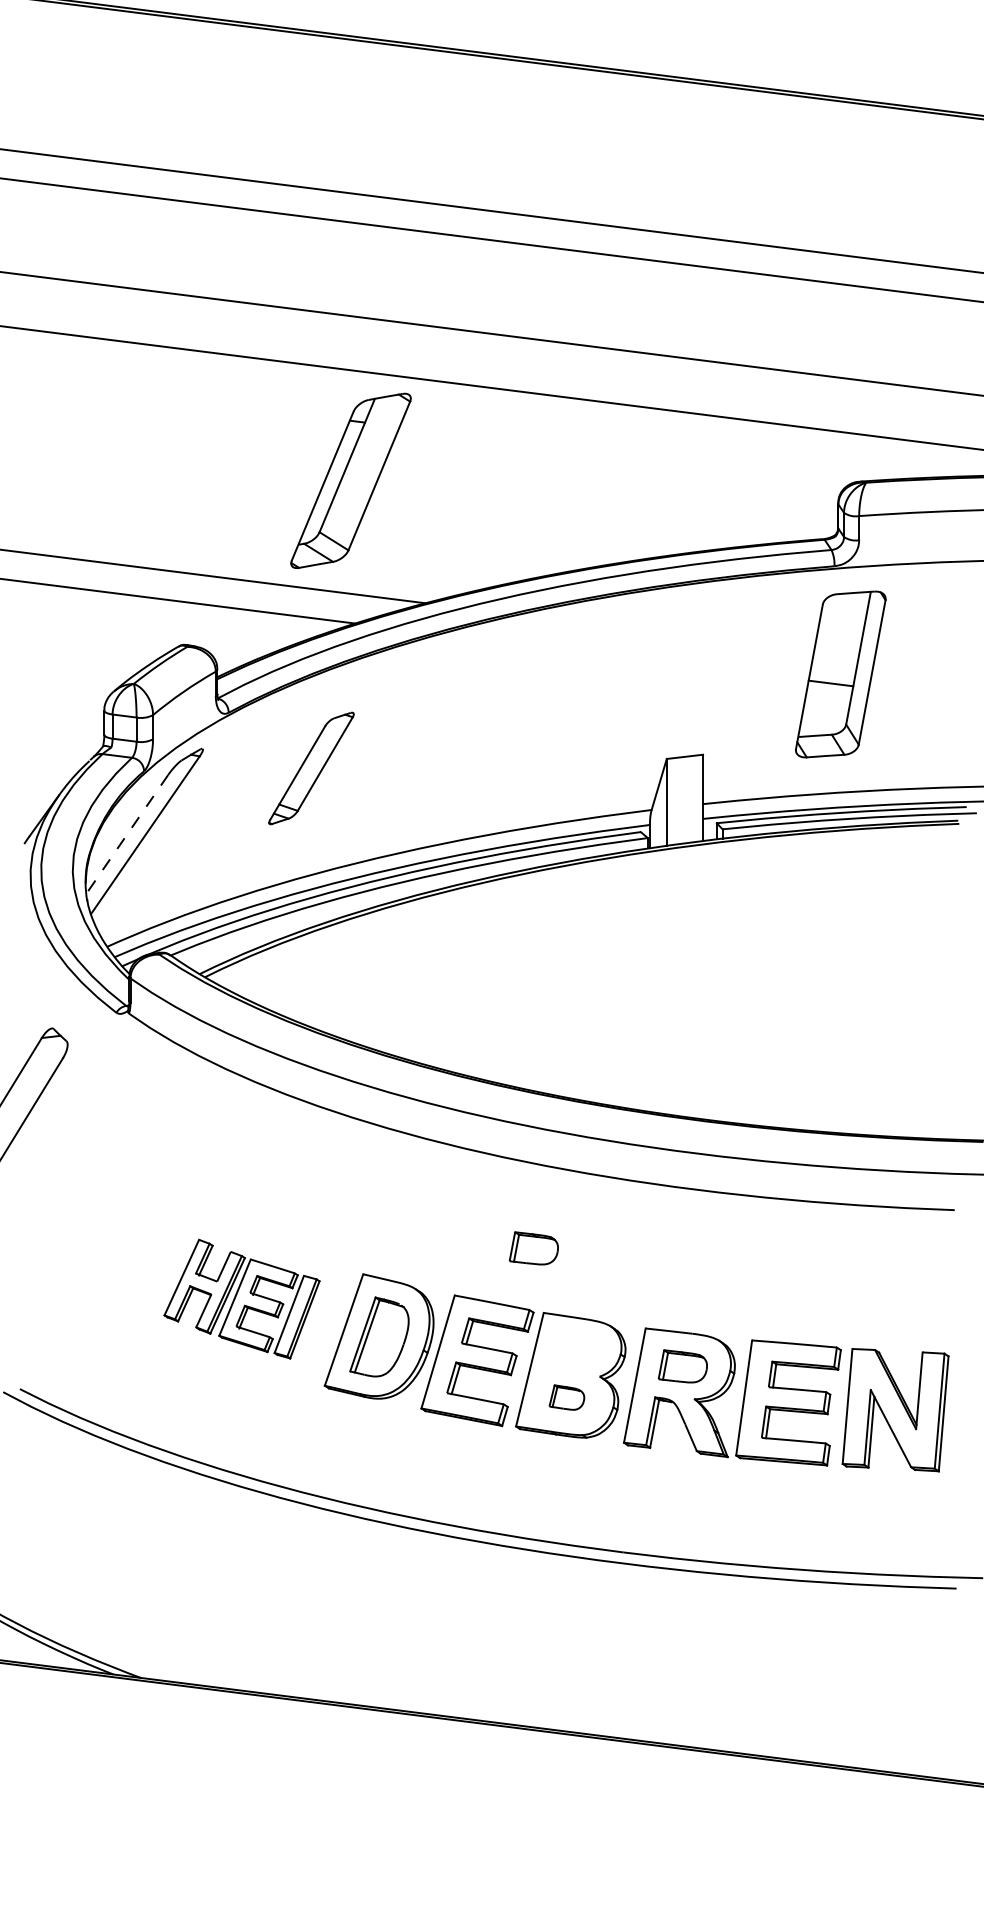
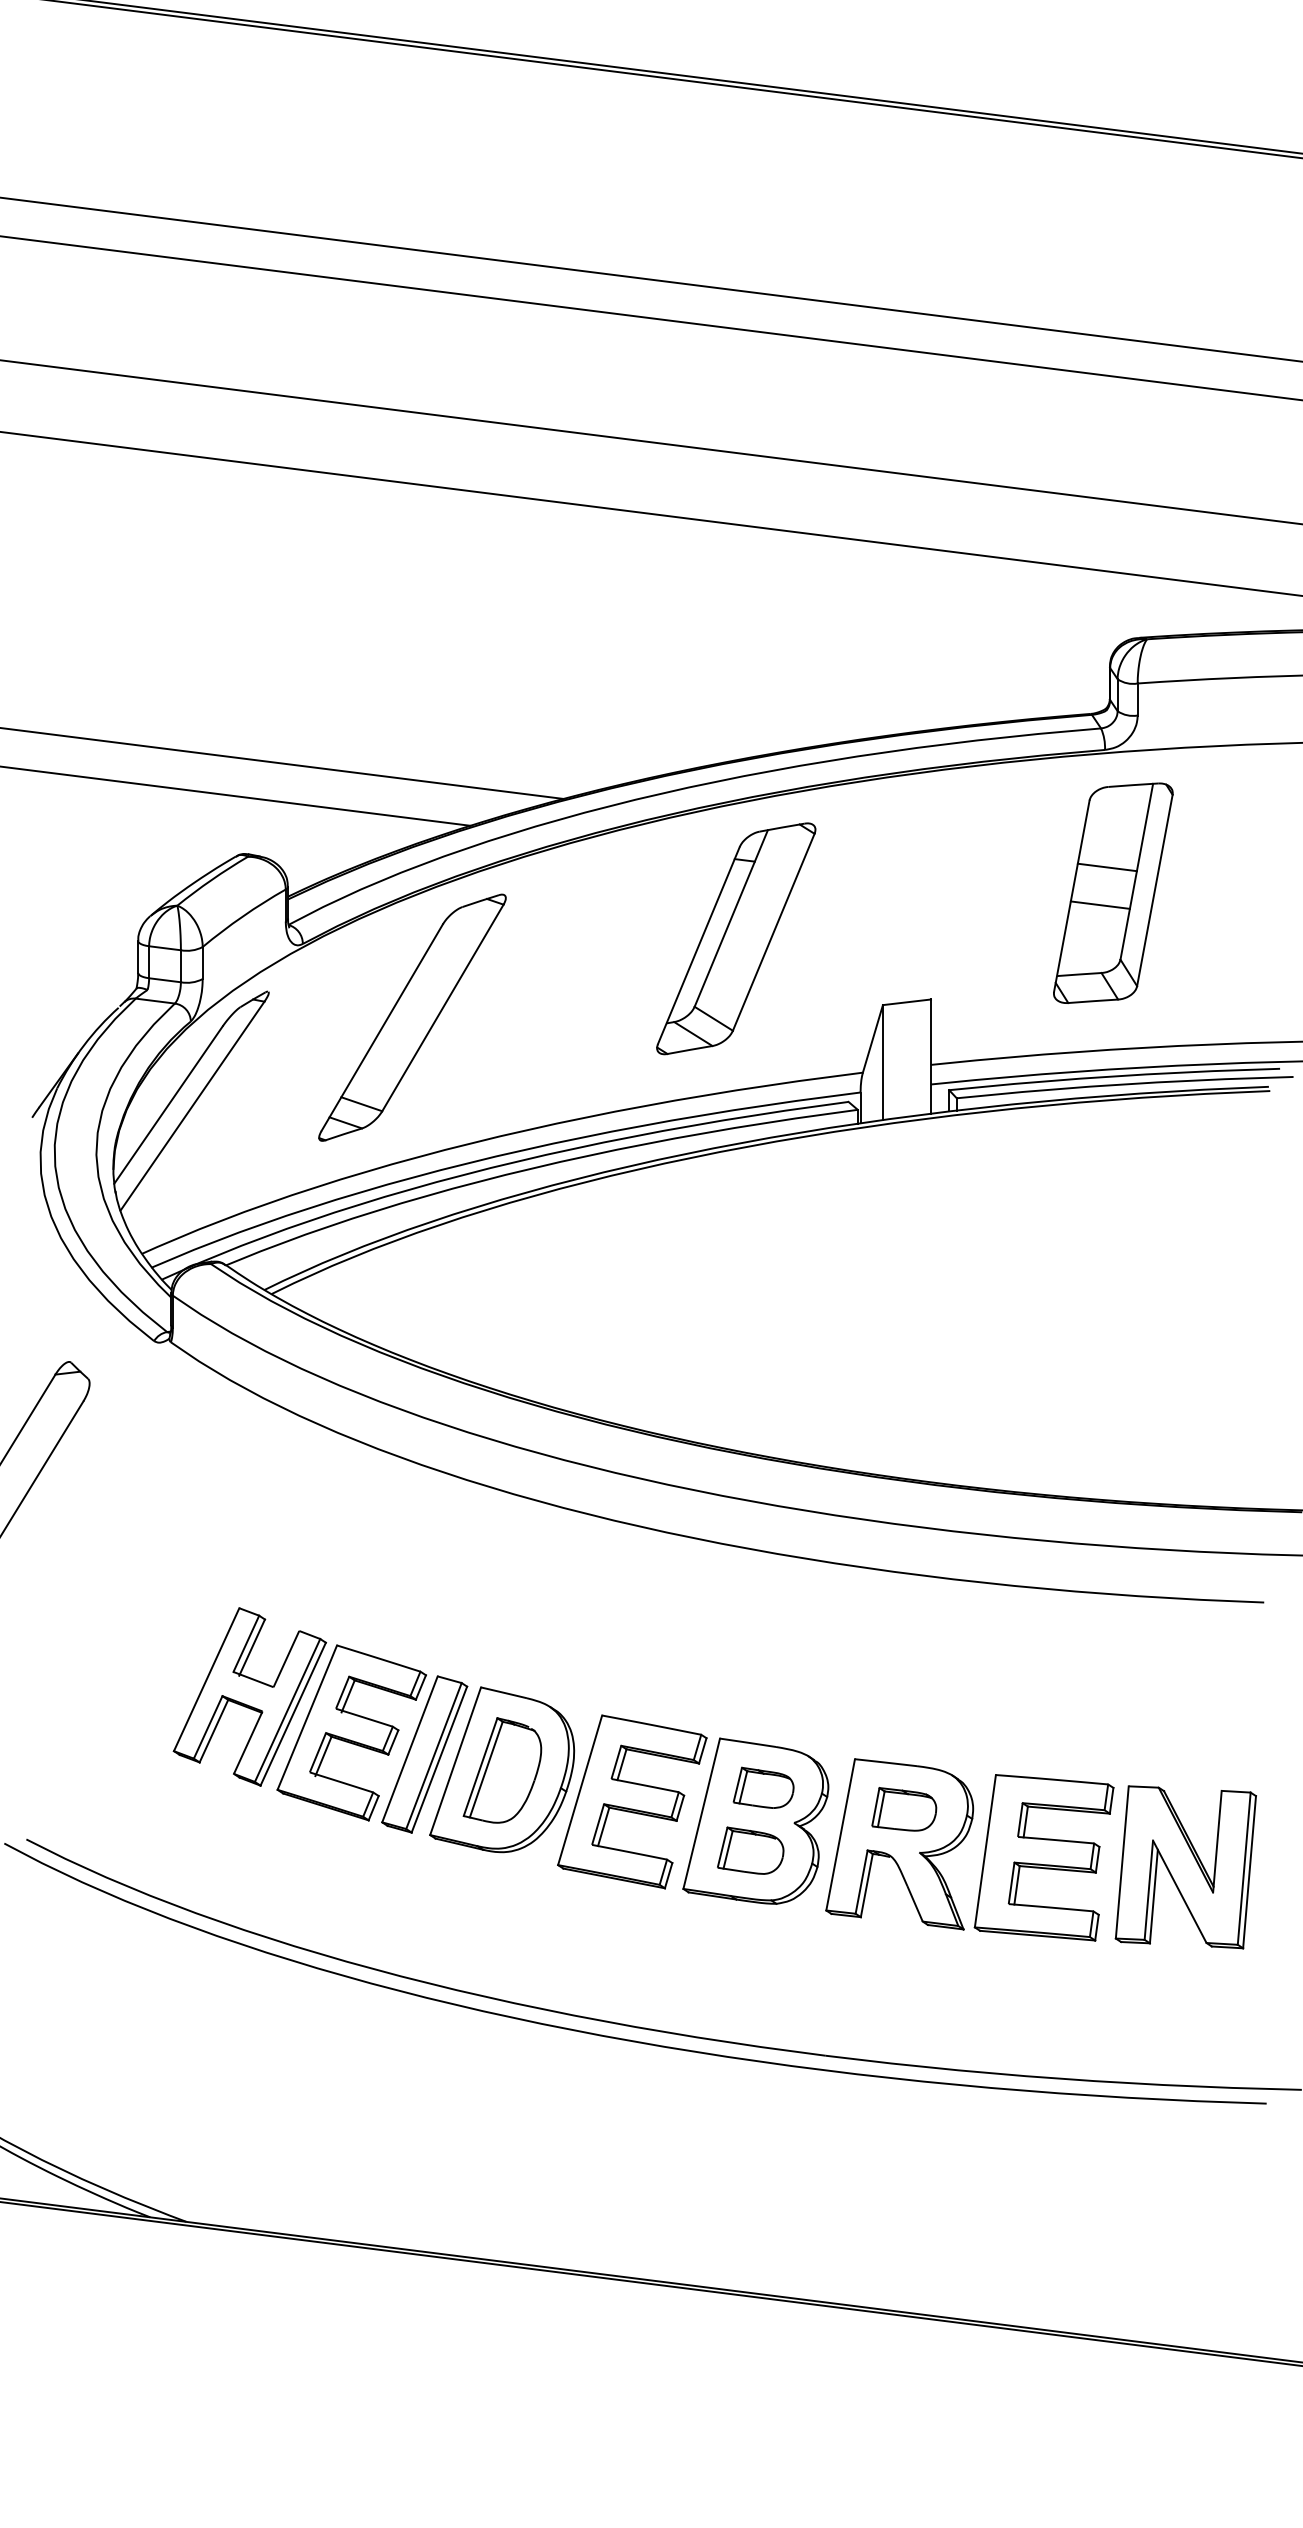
part: (350, 480) -> (735, 938), moved
line: (835, 654) -> (1106, 866), added
part: (311, 768) -> (412, 1017), size x1.67
line: (126, 834) -> (167, 1105), dashed -> solid
part: (533, 1248) -> (706, 1653), removed
part: (241, 1298) -> (319, 1719), size x1.43
part: (576, 1349) -> (763, 1787), added
part: (566, 1397) -> (750, 1850), size x1.43

